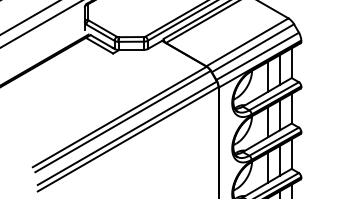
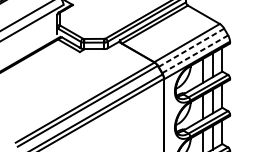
line: (253, 48) -> (191, 48), solid -> dashed
line: (257, 56) -> (195, 54), solid -> dashed

